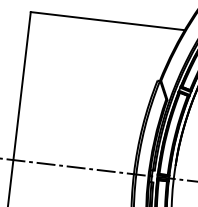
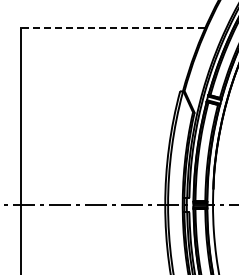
line: (107, 20) -> (112, 27), solid -> dashed

